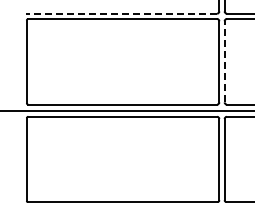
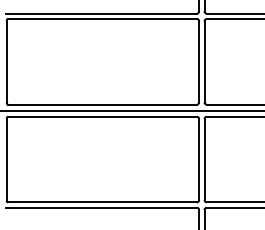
line: (121, 13) -> (101, 13), dashed -> solid
line: (224, 61) -> (204, 61), dashed -> solid

